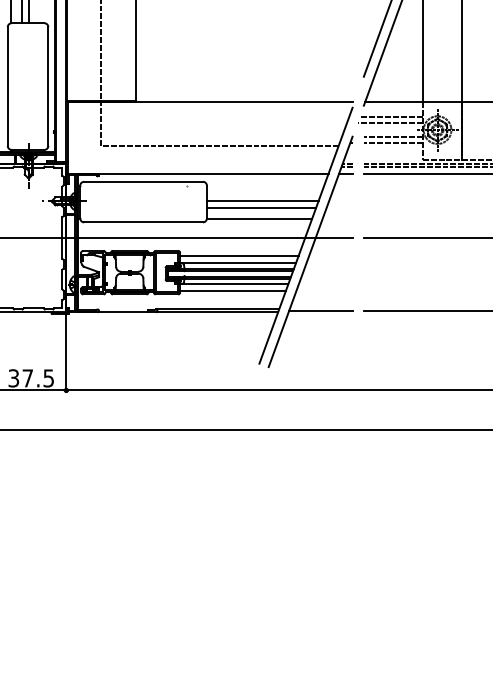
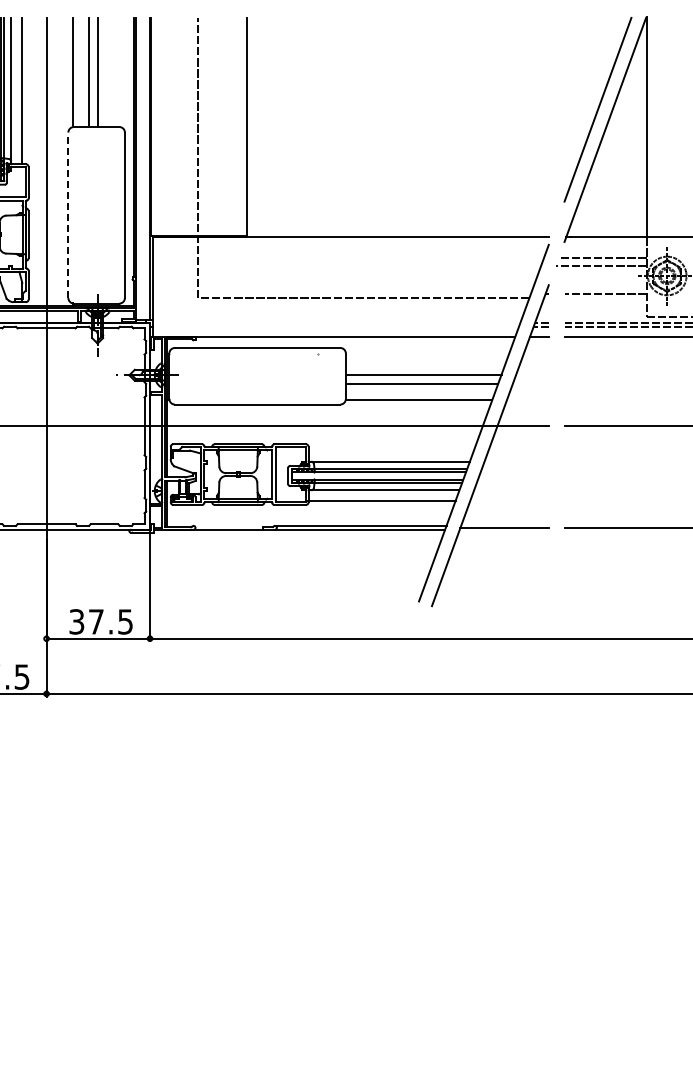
line: (7, 86) -> (68, 215), solid -> dashed
line: (393, 136) -> (605, 285), removed
line: (238, 256) -> (390, 451), removed

